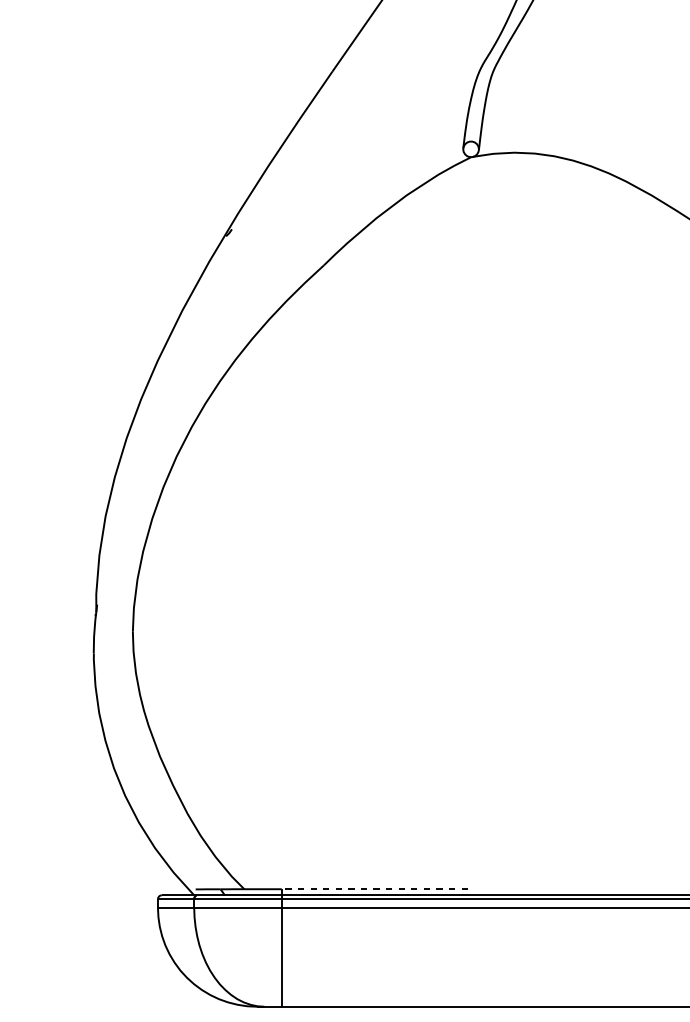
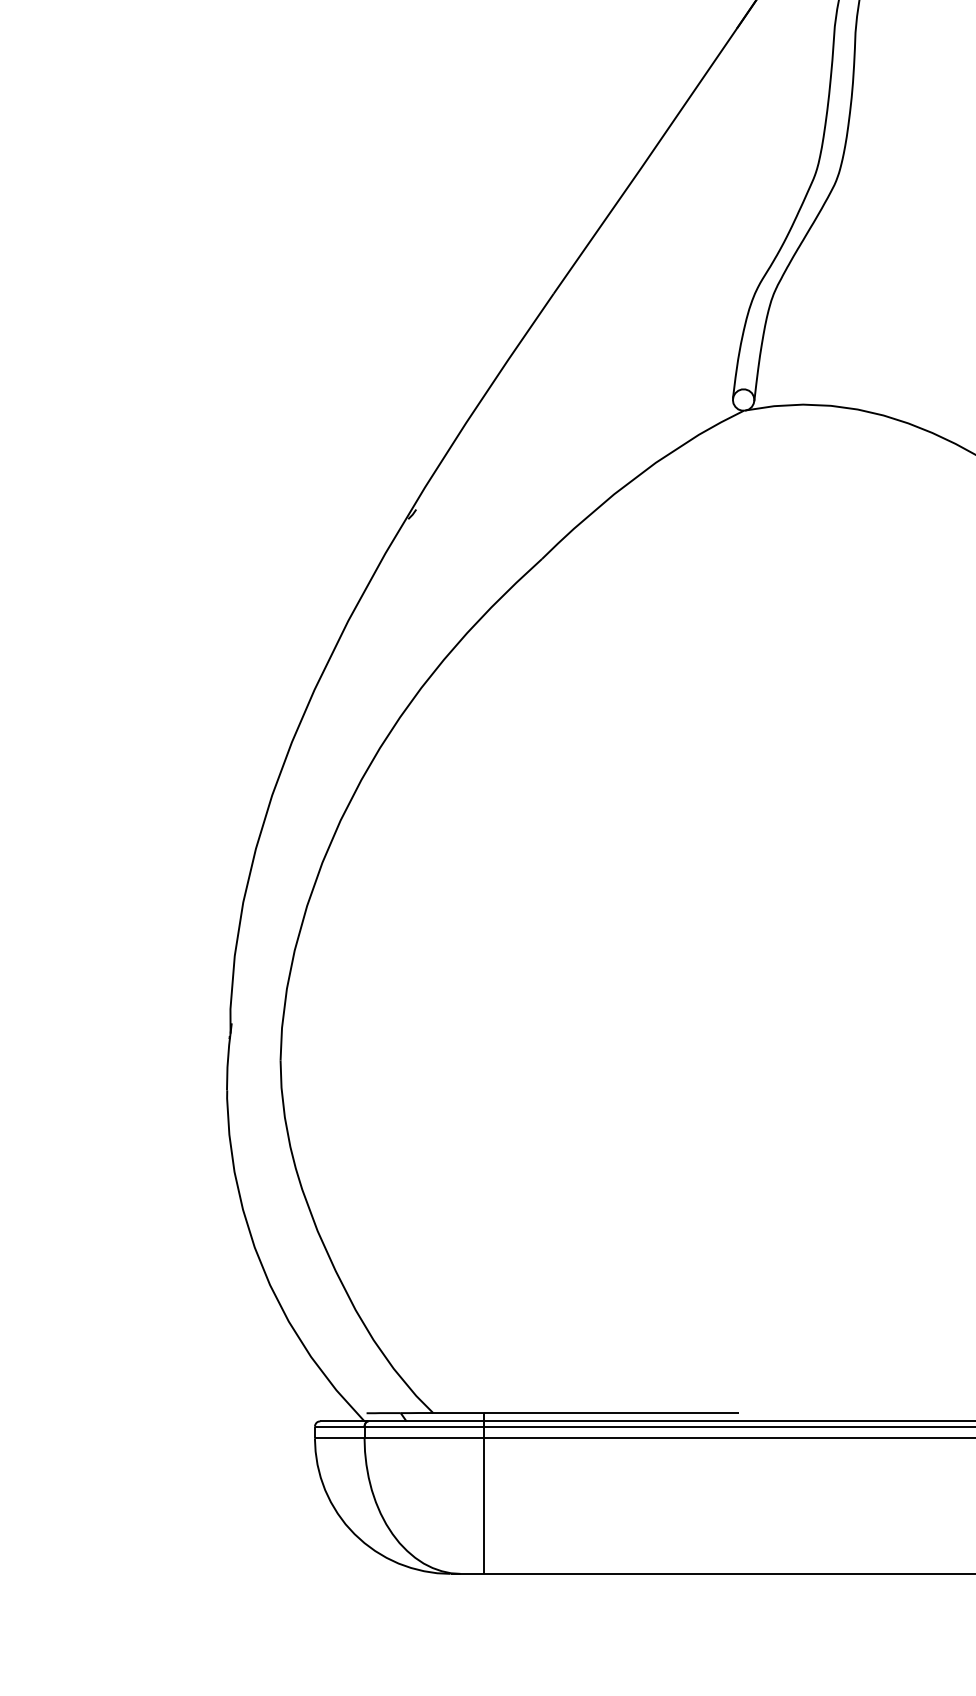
line: (374, 889) -> (611, 1413), dashed -> solid

